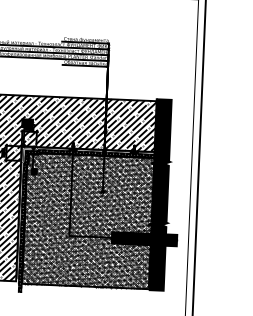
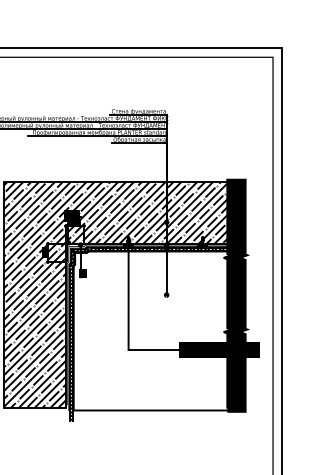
hatch: (89, 220) -> (152, 330), removed

